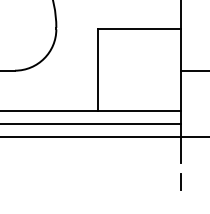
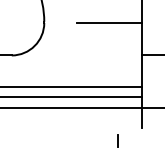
line: (97, 69) -> (76, 54), removed
line: (180, 181) -> (117, 140), moved

